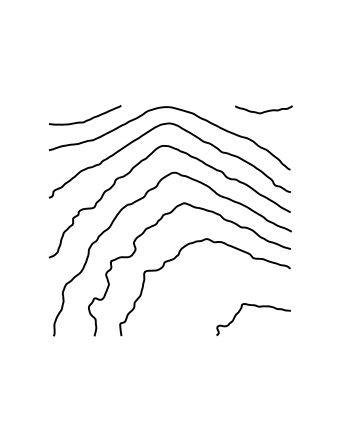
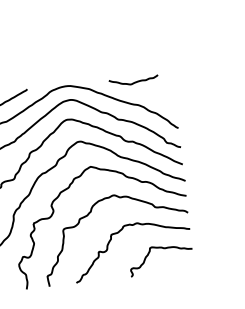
curve: (263, 111) -> (133, 82), moved
curve: (209, 282) -> (120, 232), added

